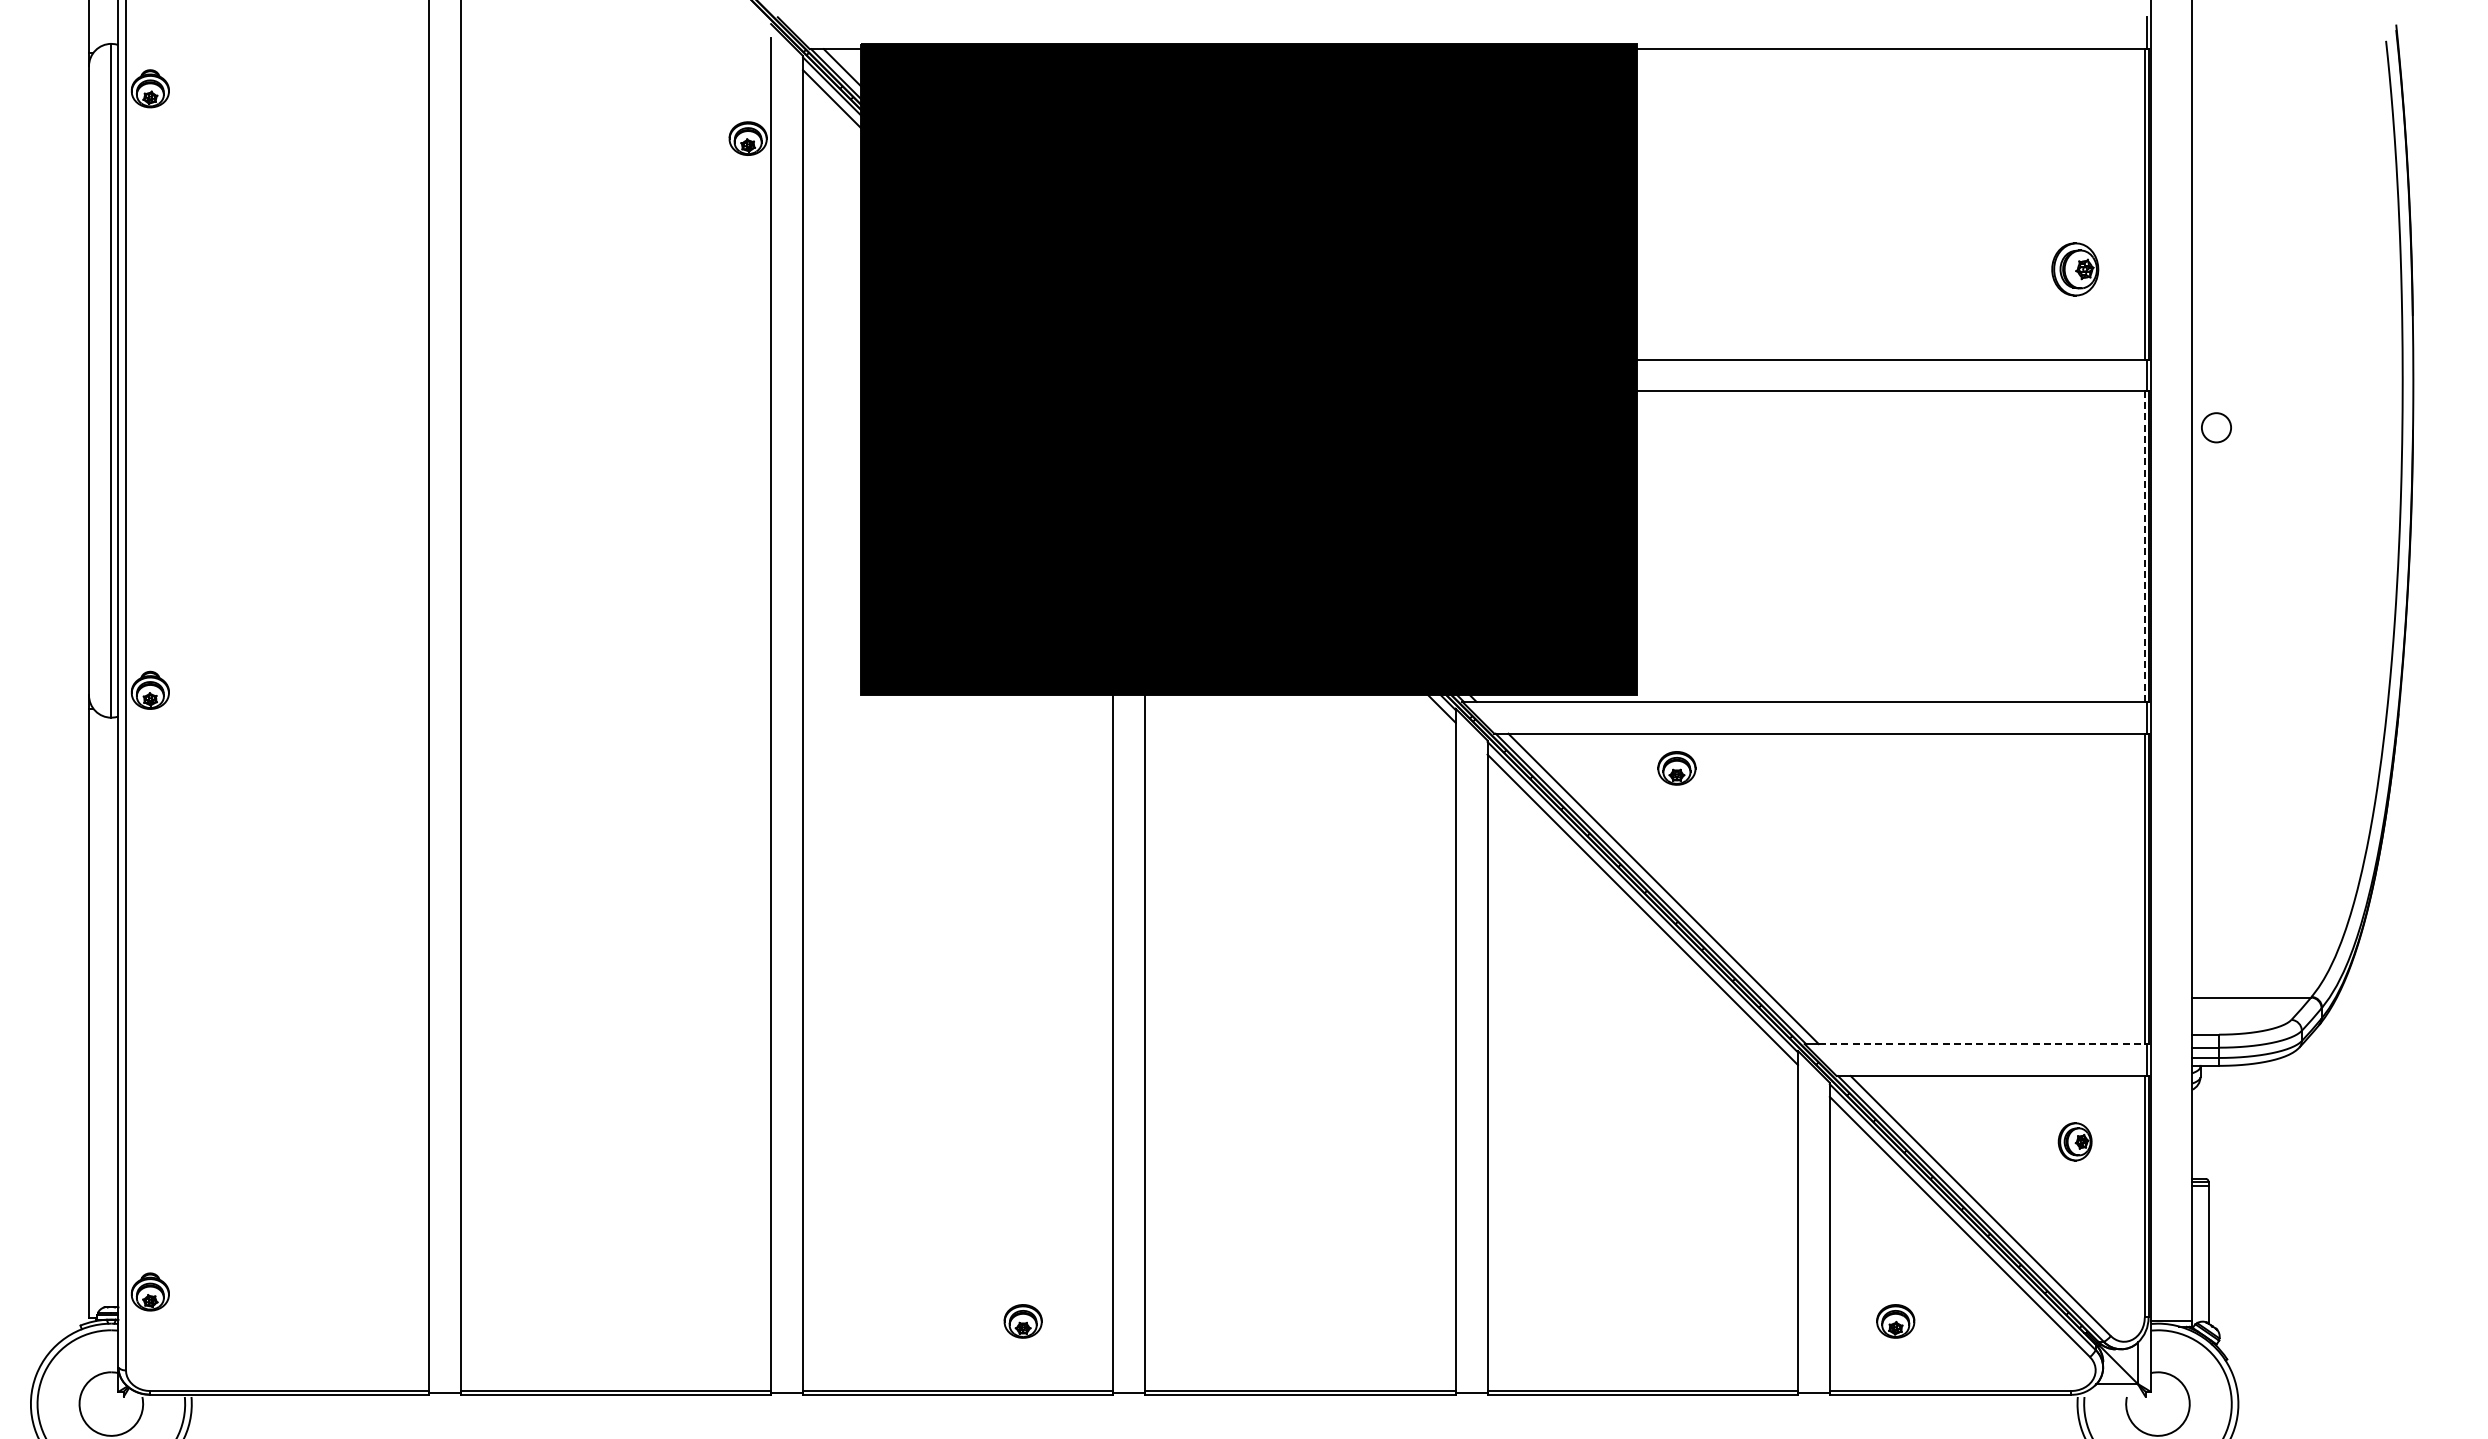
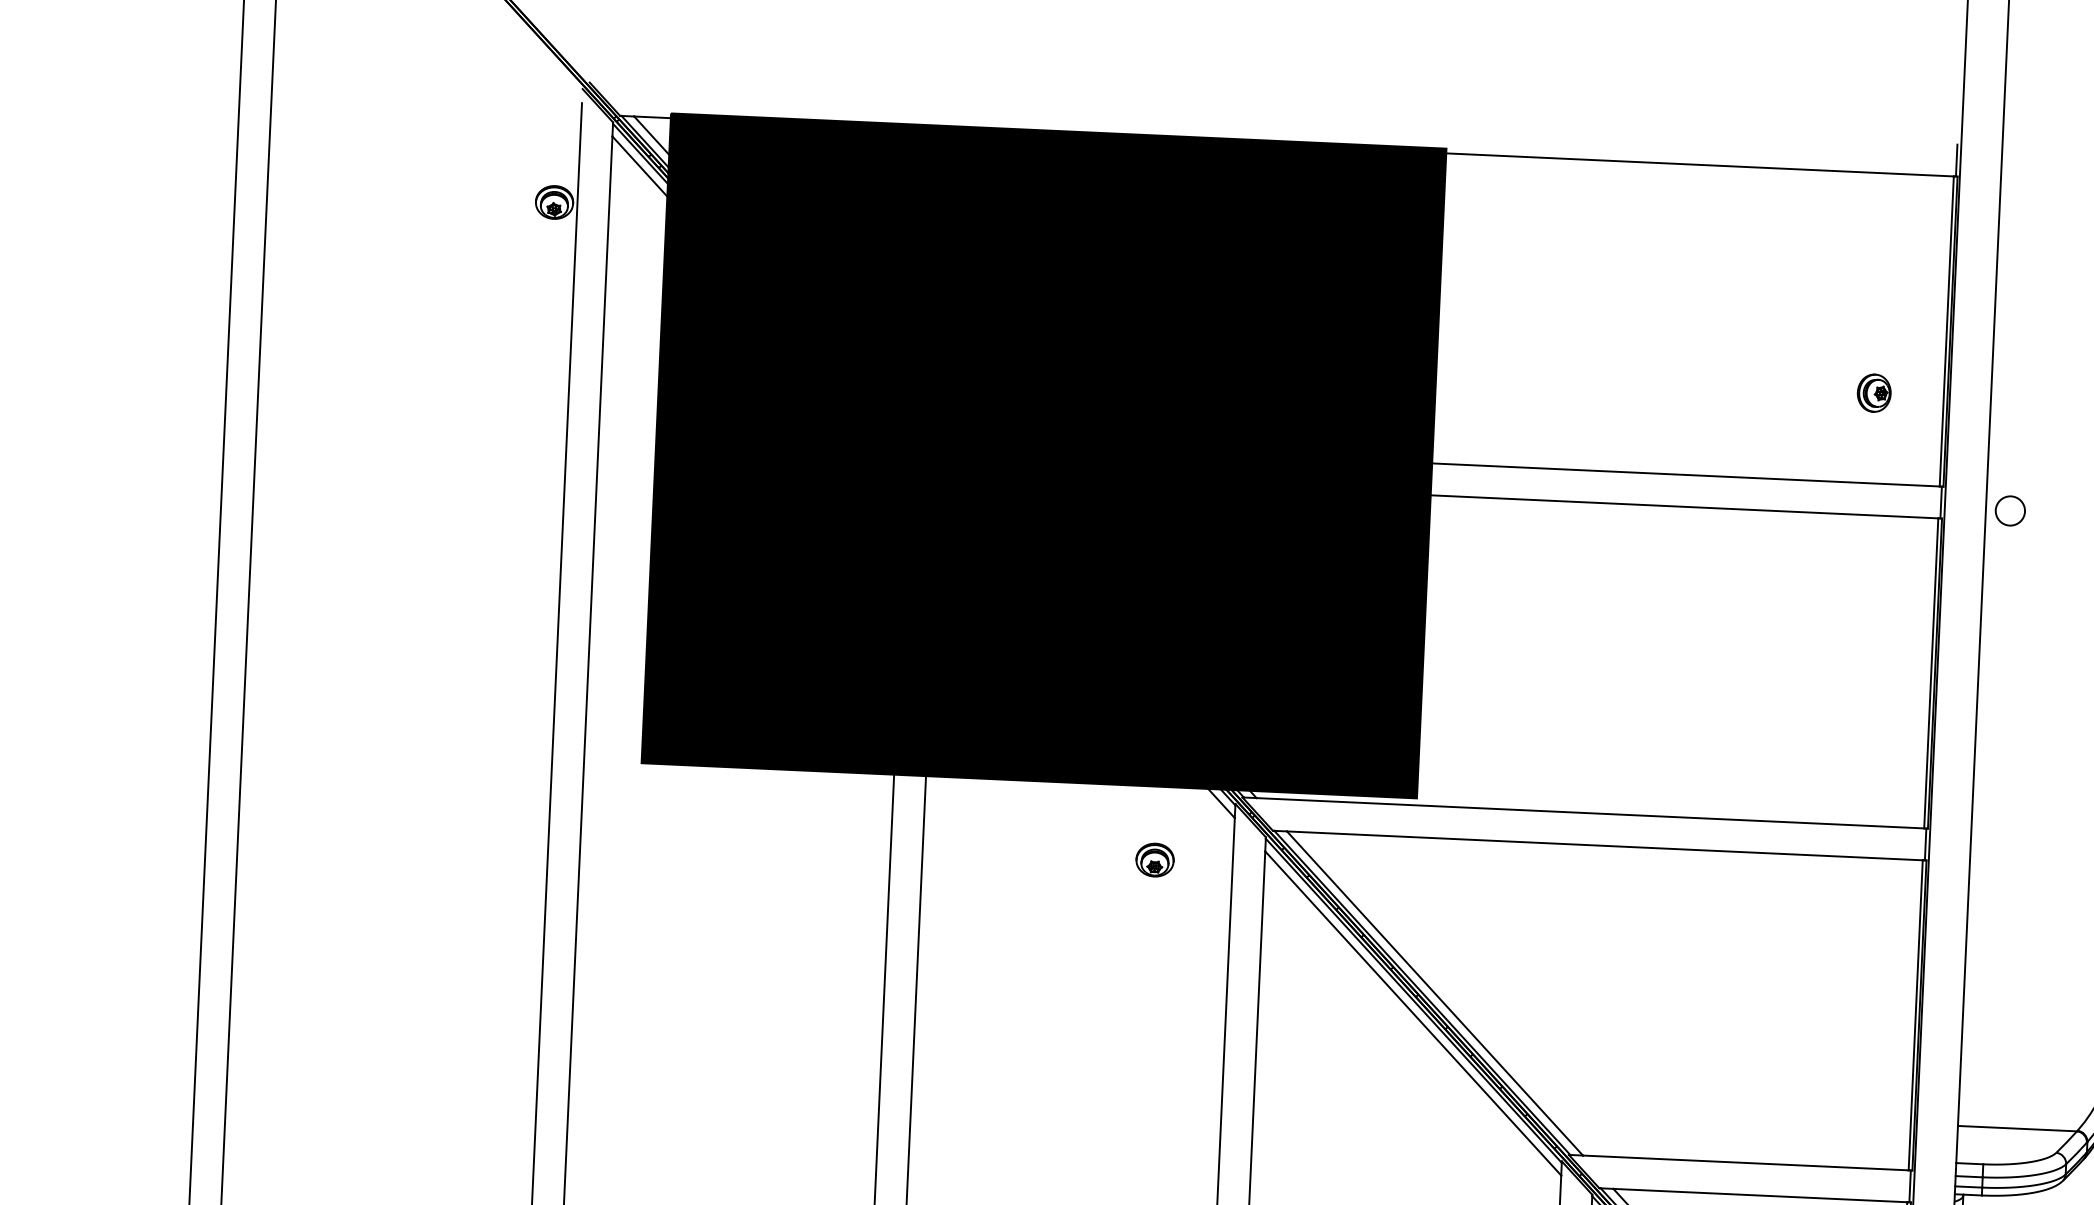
part: (2074, 268) -> (1873, 392), size x0.71
circle: (2216, 427) -> (2010, 510), moved
line: (2144, 546) -> (1930, 673), dashed -> solid
part: (1676, 768) -> (1154, 860), moved
line: (1982, 1044) -> (1746, 1163), dashed -> solid

